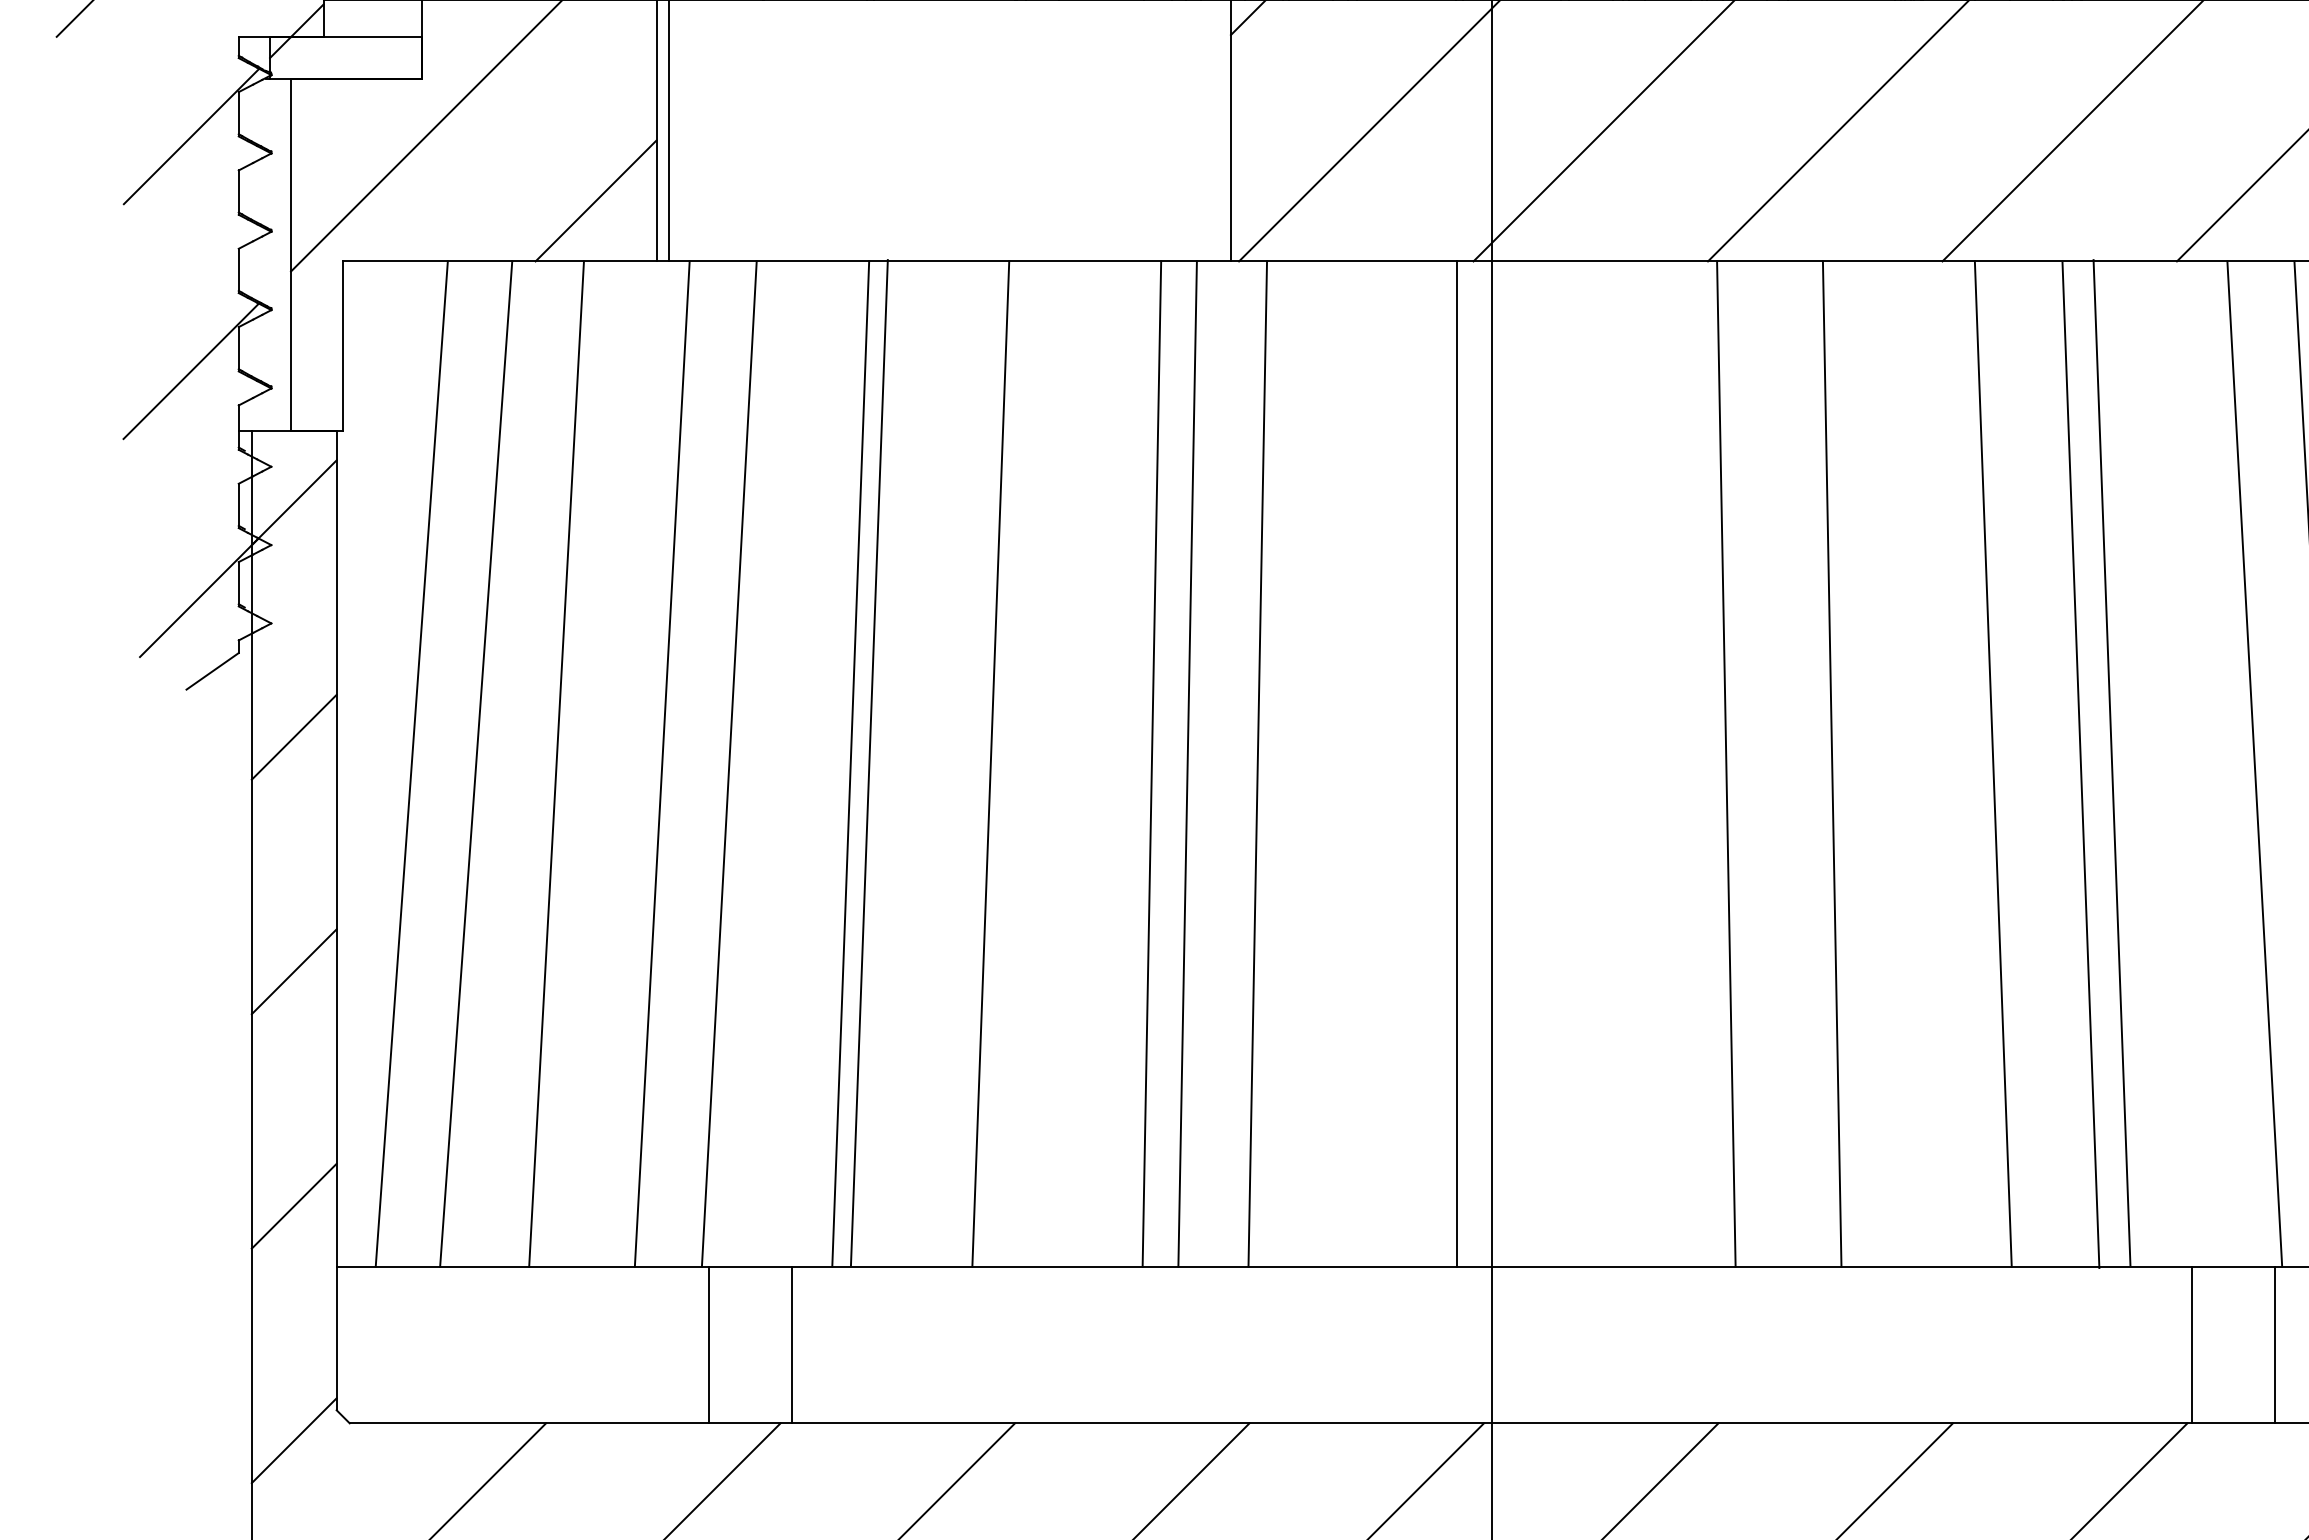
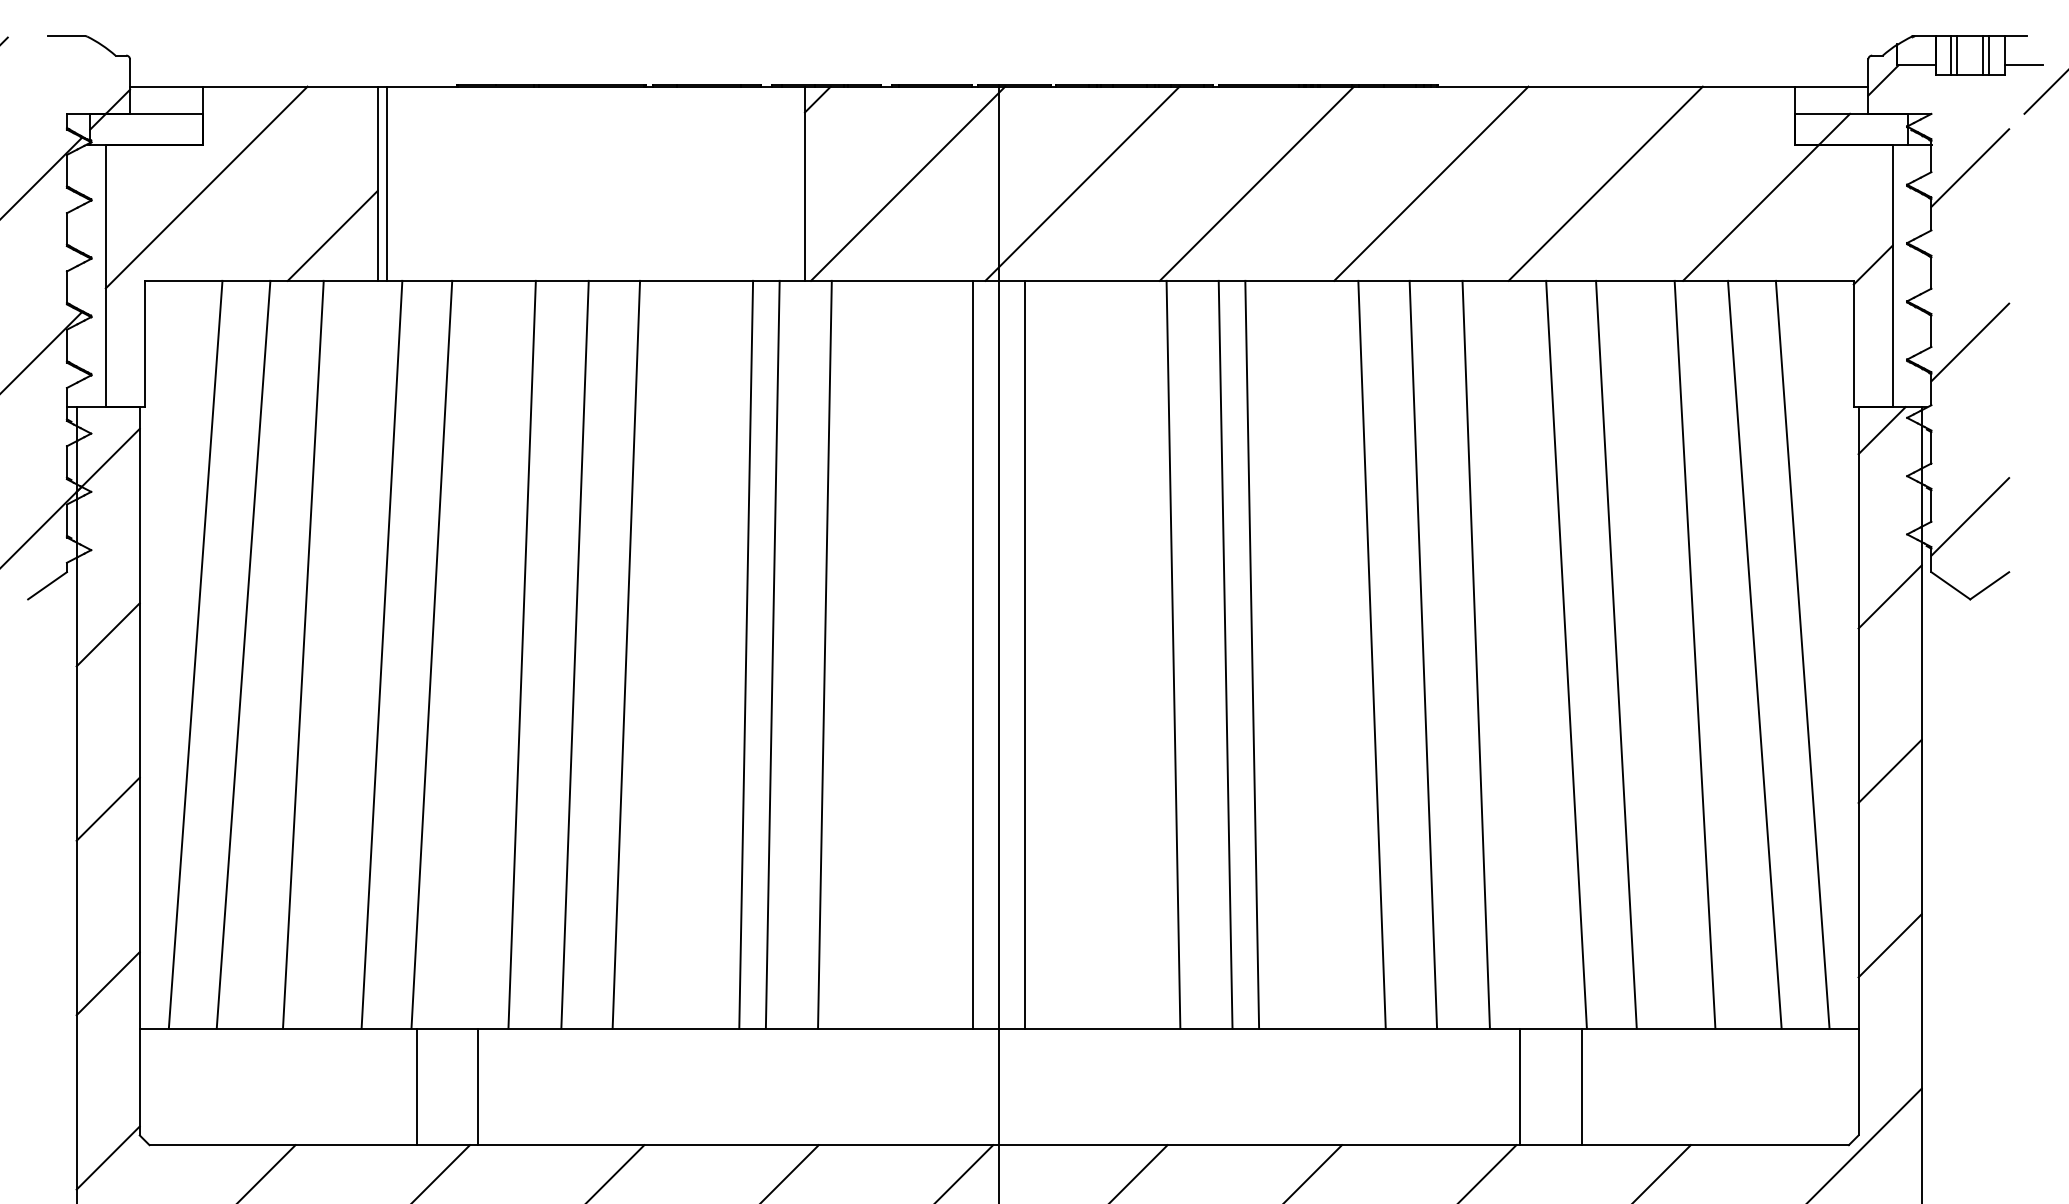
line: (868, 762) -> (574, 654), moved
line: (2112, 762) -> (1423, 654), moved
line: (1527, 763) -> (1025, 654), added
line: (1796, 763) -> (1225, 654), added
line: (2079, 765) -> (1475, 654), moved

